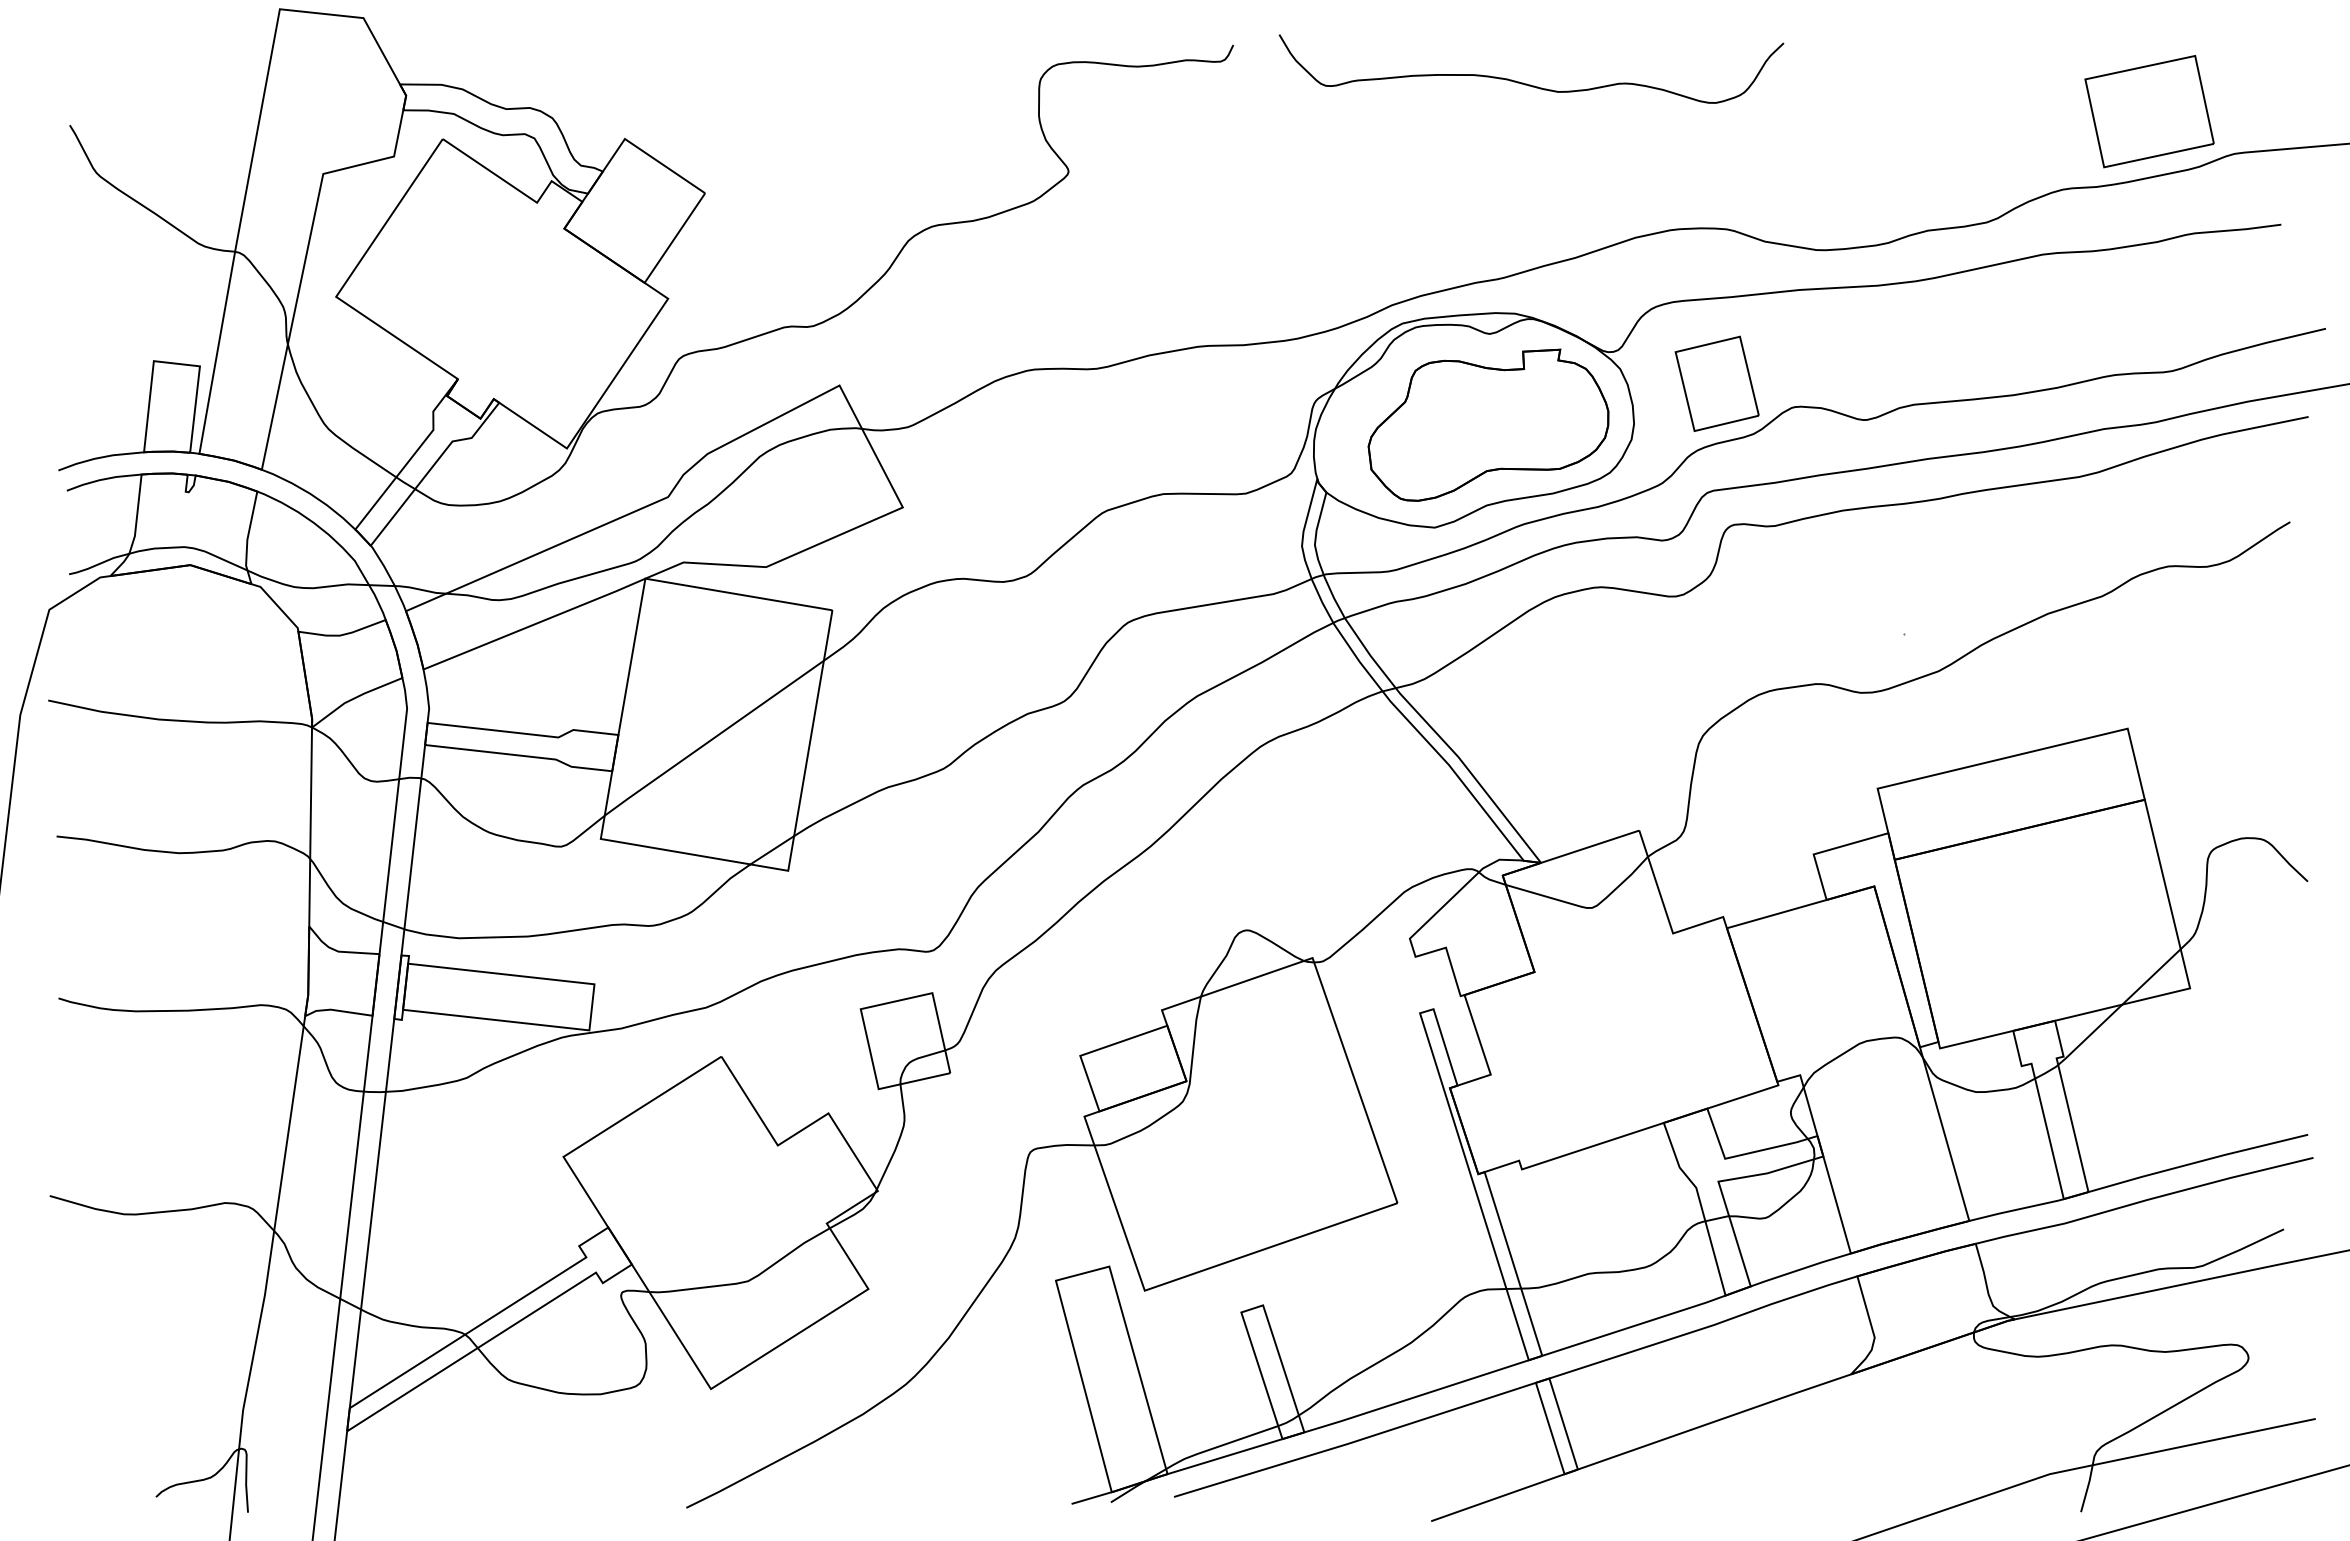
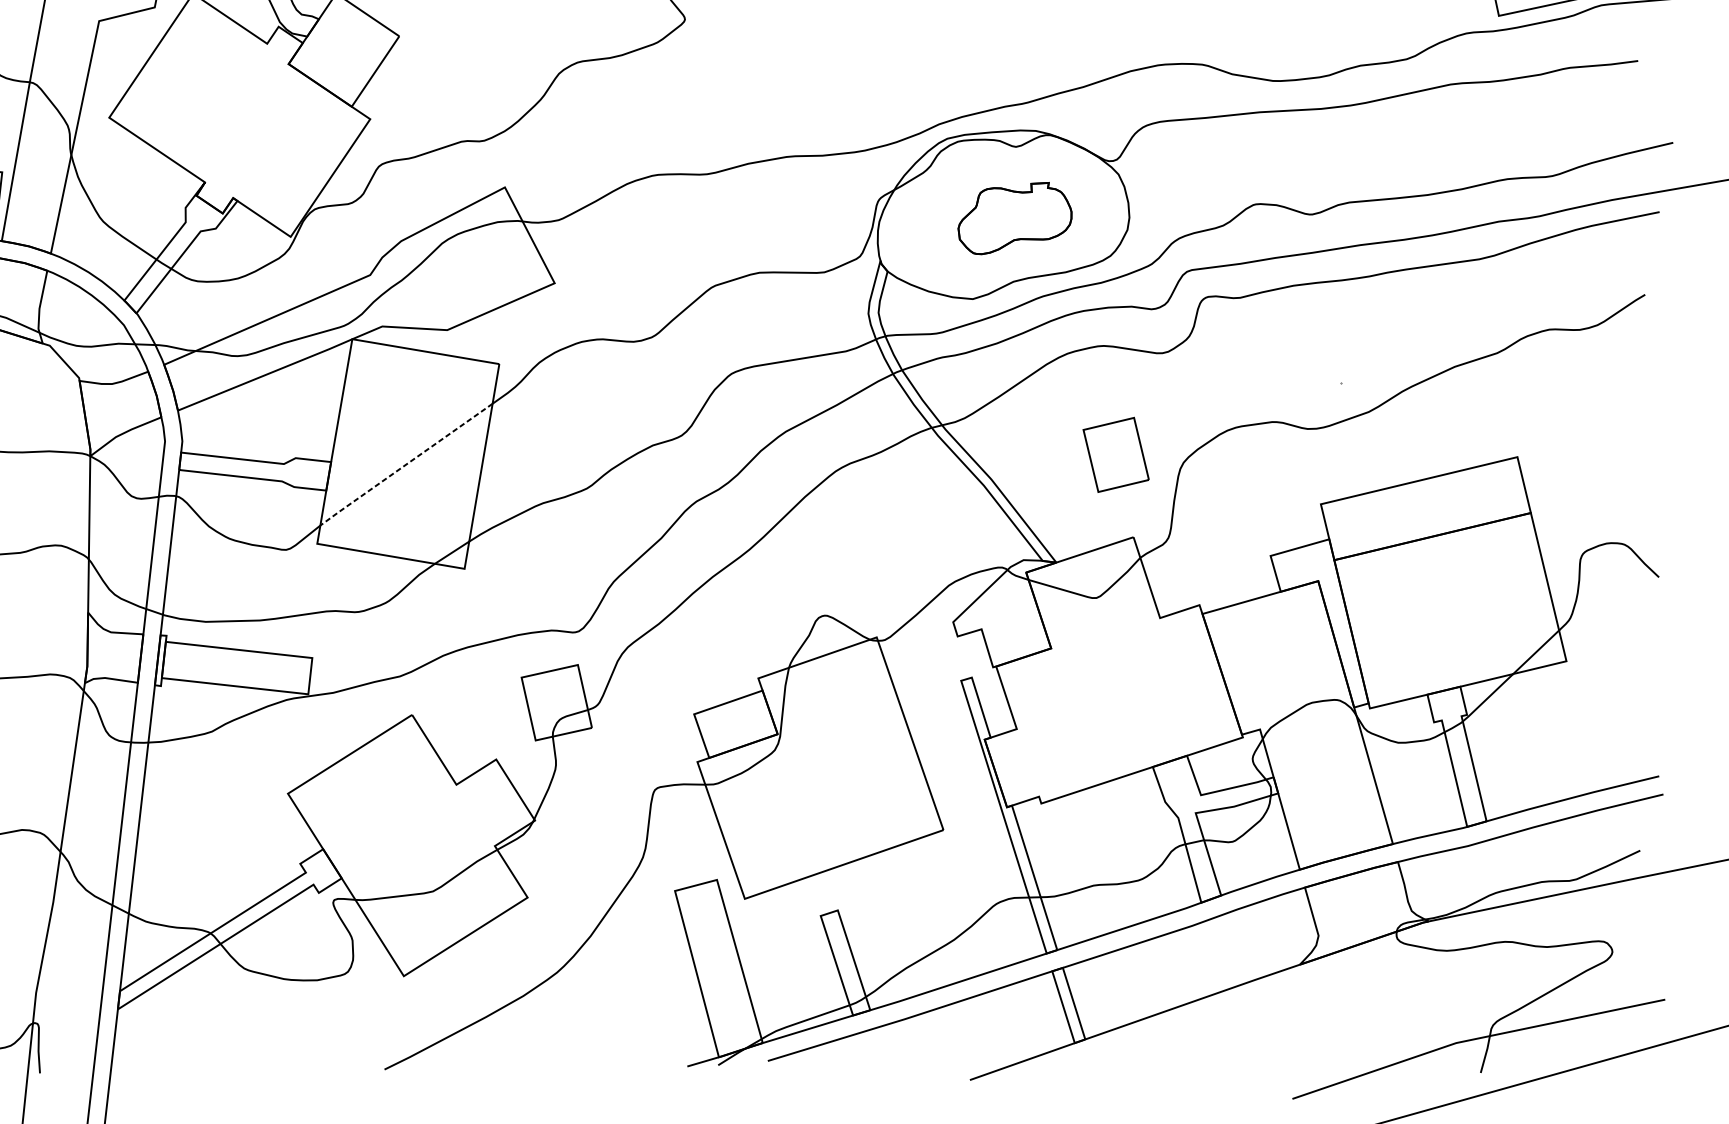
part: (1716, 383) -> (1115, 454), moved
part: (1488, 424) -> (1015, 218), size x0.6
line: (713, 738) -> (405, 464), solid -> dashed

